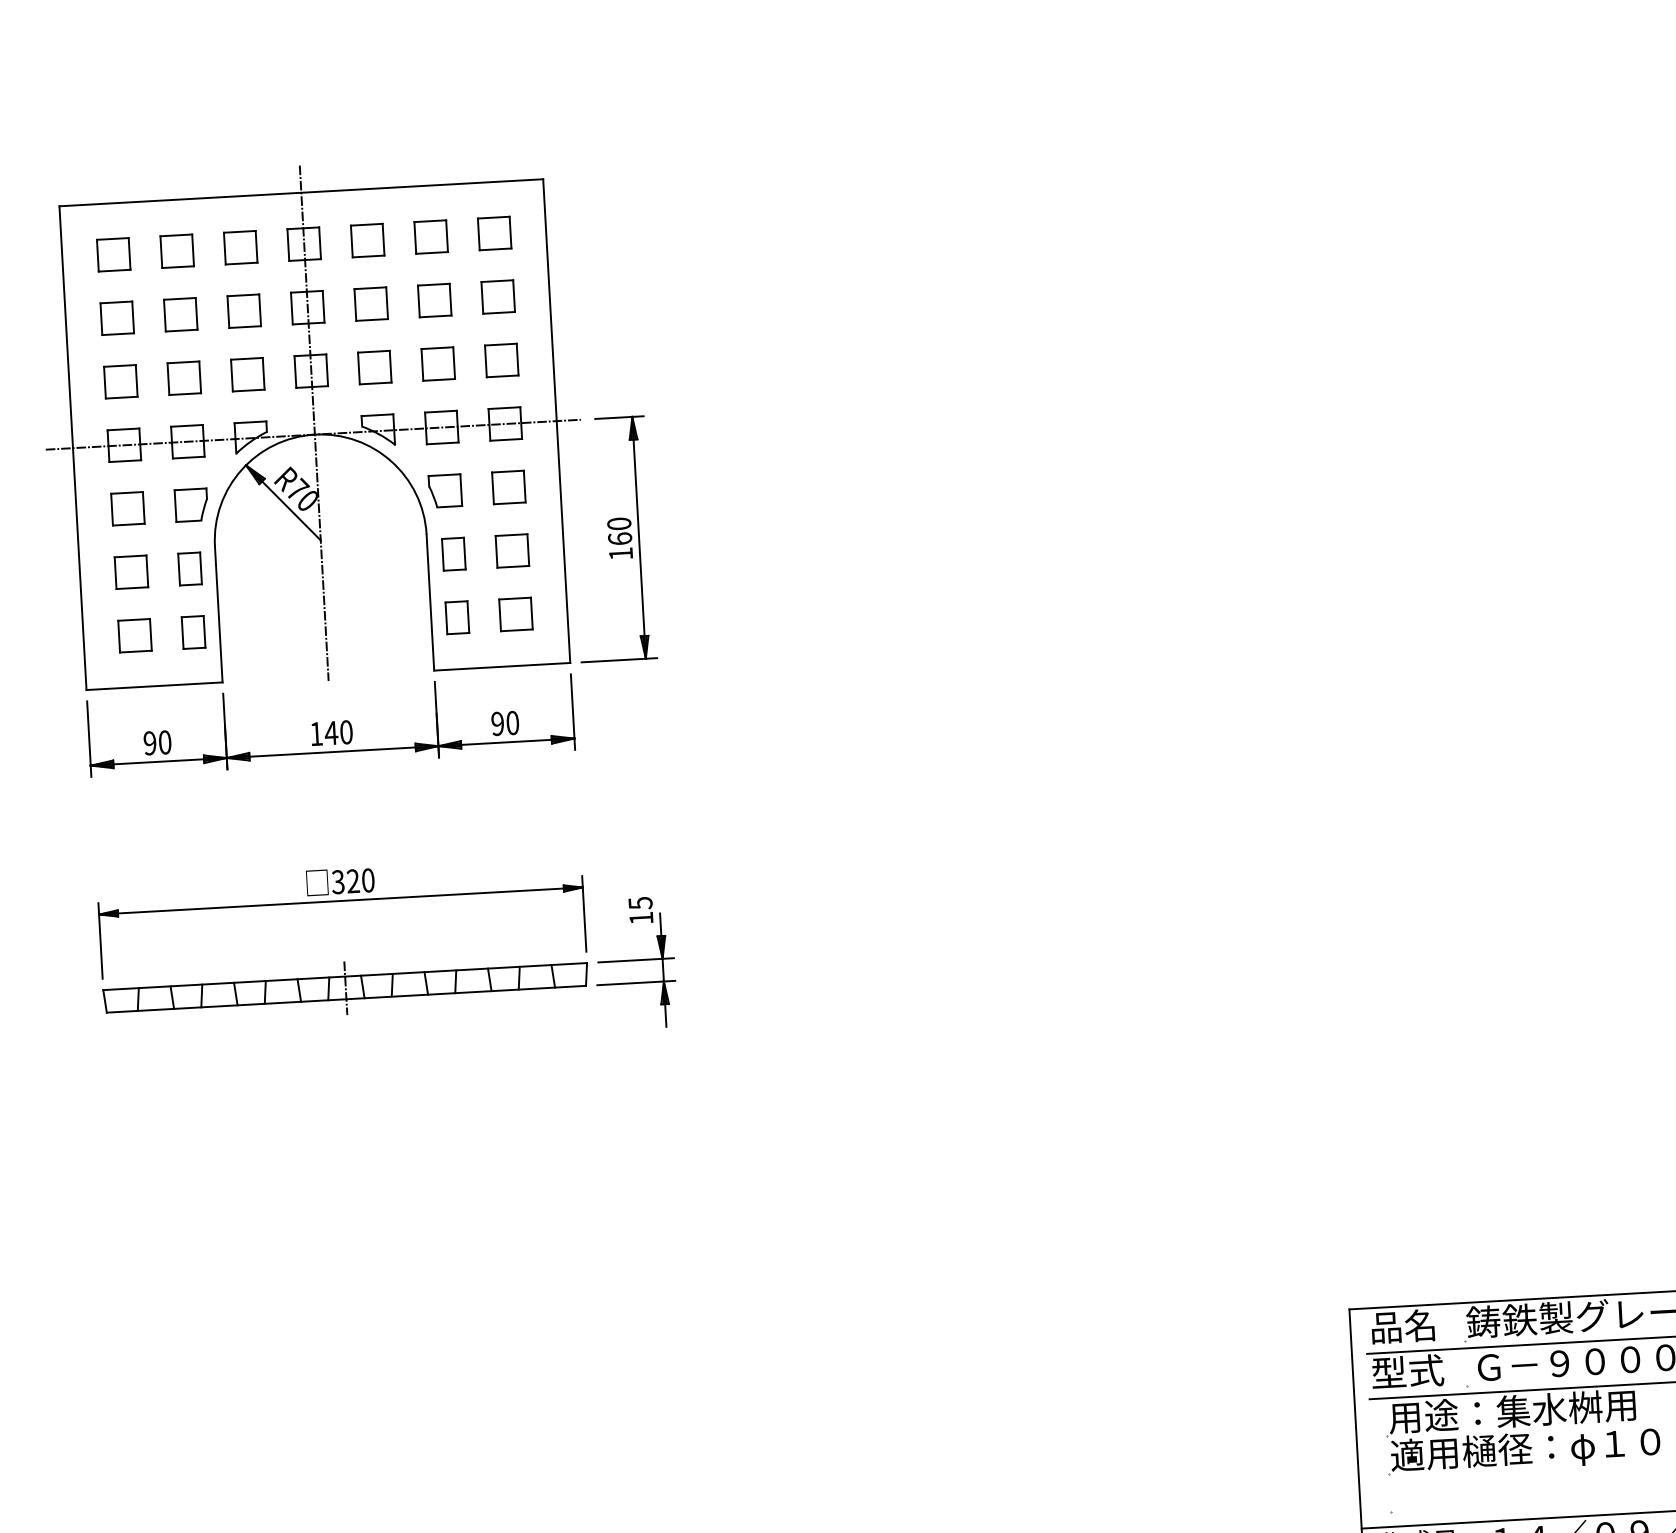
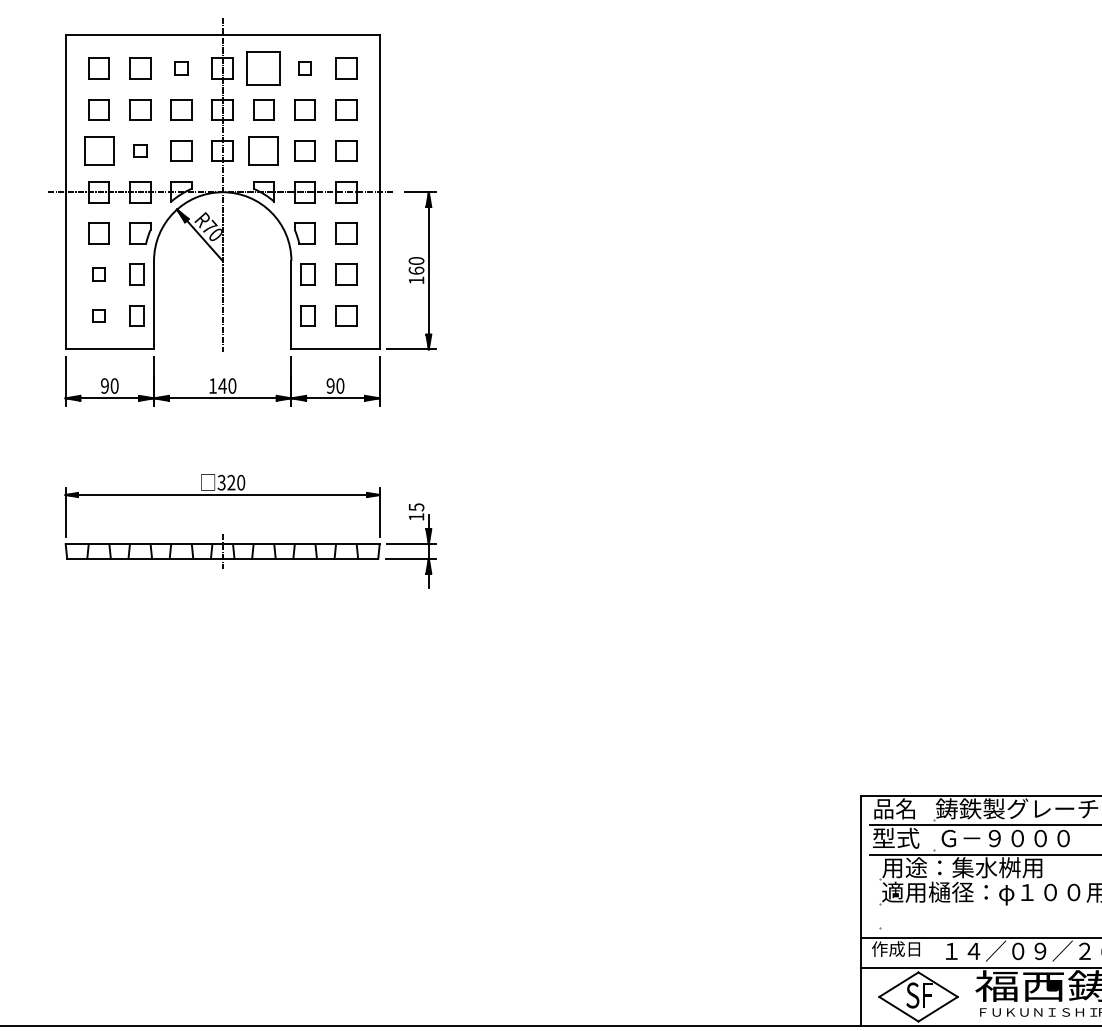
part: (430, 236) -> (304, 68), size x0.6
part: (367, 240) -> (263, 68), size x1.6
part: (240, 247) -> (181, 68), size x0.6
part: (374, 366) -> (263, 150), size x1.4
part: (184, 377) -> (140, 150), size x0.6
part: (119, 381) -> (98, 150), size x1.4
part: (130, 572) -> (98, 274), size x0.6
part: (134, 635) -> (98, 315), size x0.6

